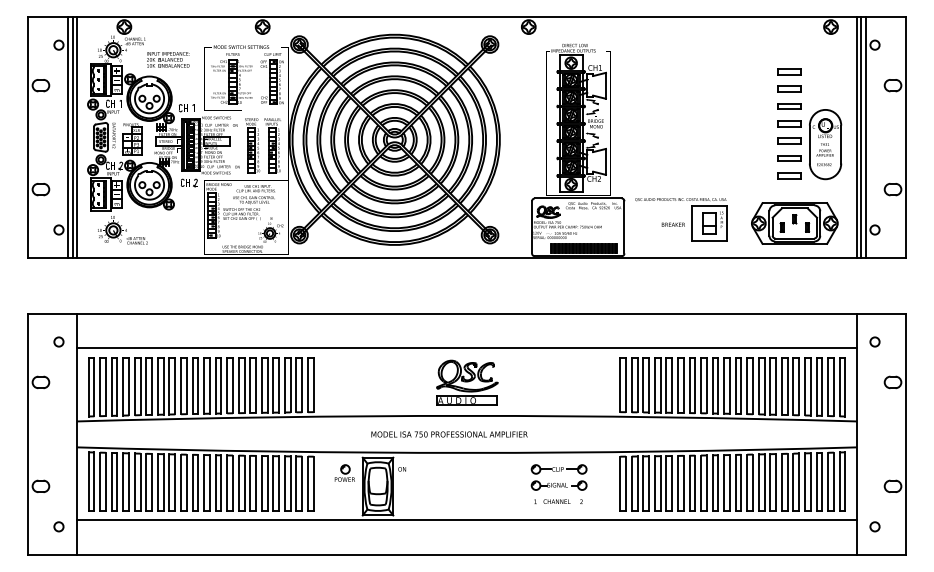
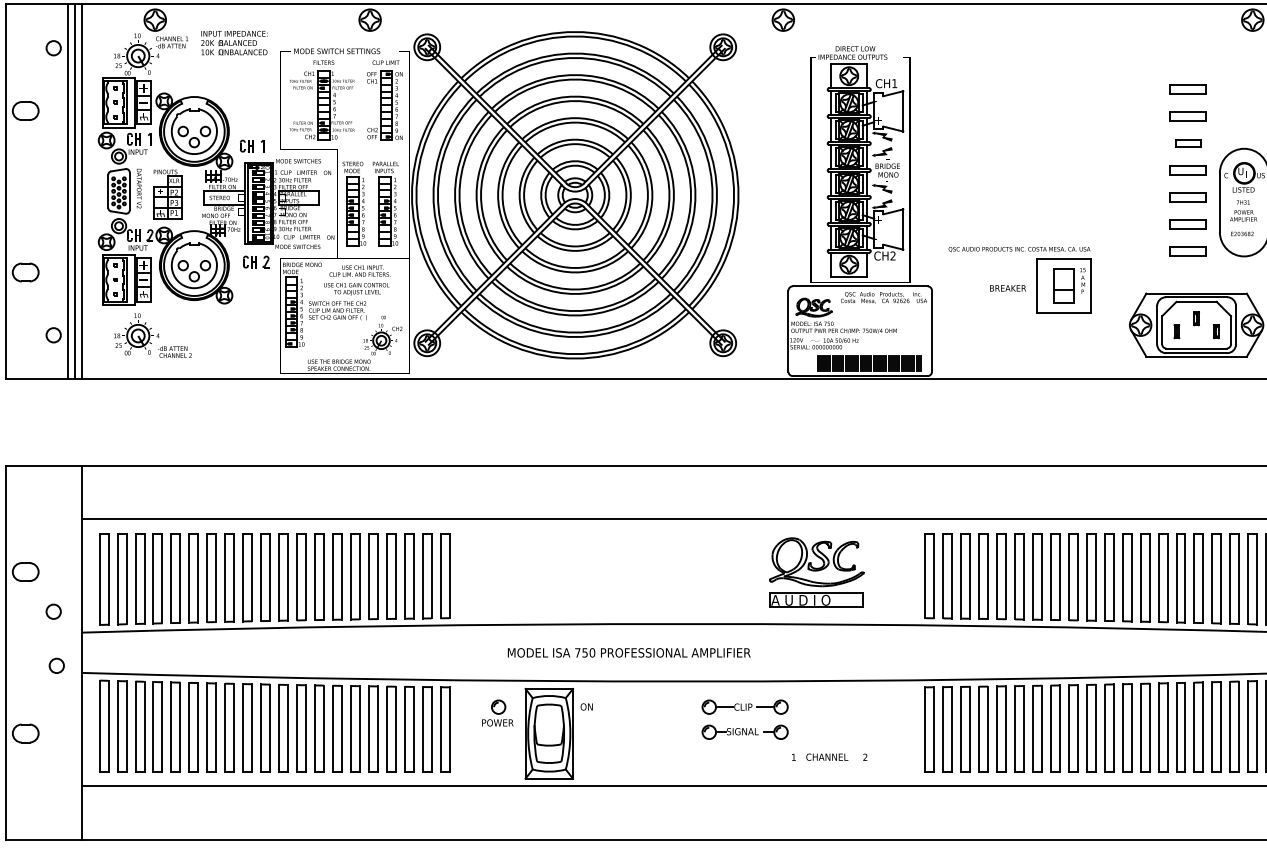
text: (168, 59) -> (234, 42), moved
part: (789, 106) -> (1188, 143), size x0.7
part: (681, 219) -> (1020, 280), moved
circle: (58, 341) -> (52, 610), moved
part: (467, 382) -> (817, 572), moved
text: (449, 434) -> (629, 652), moved
part: (558, 477) -> (744, 719), moved
circle: (58, 526) -> (56, 665), moved

